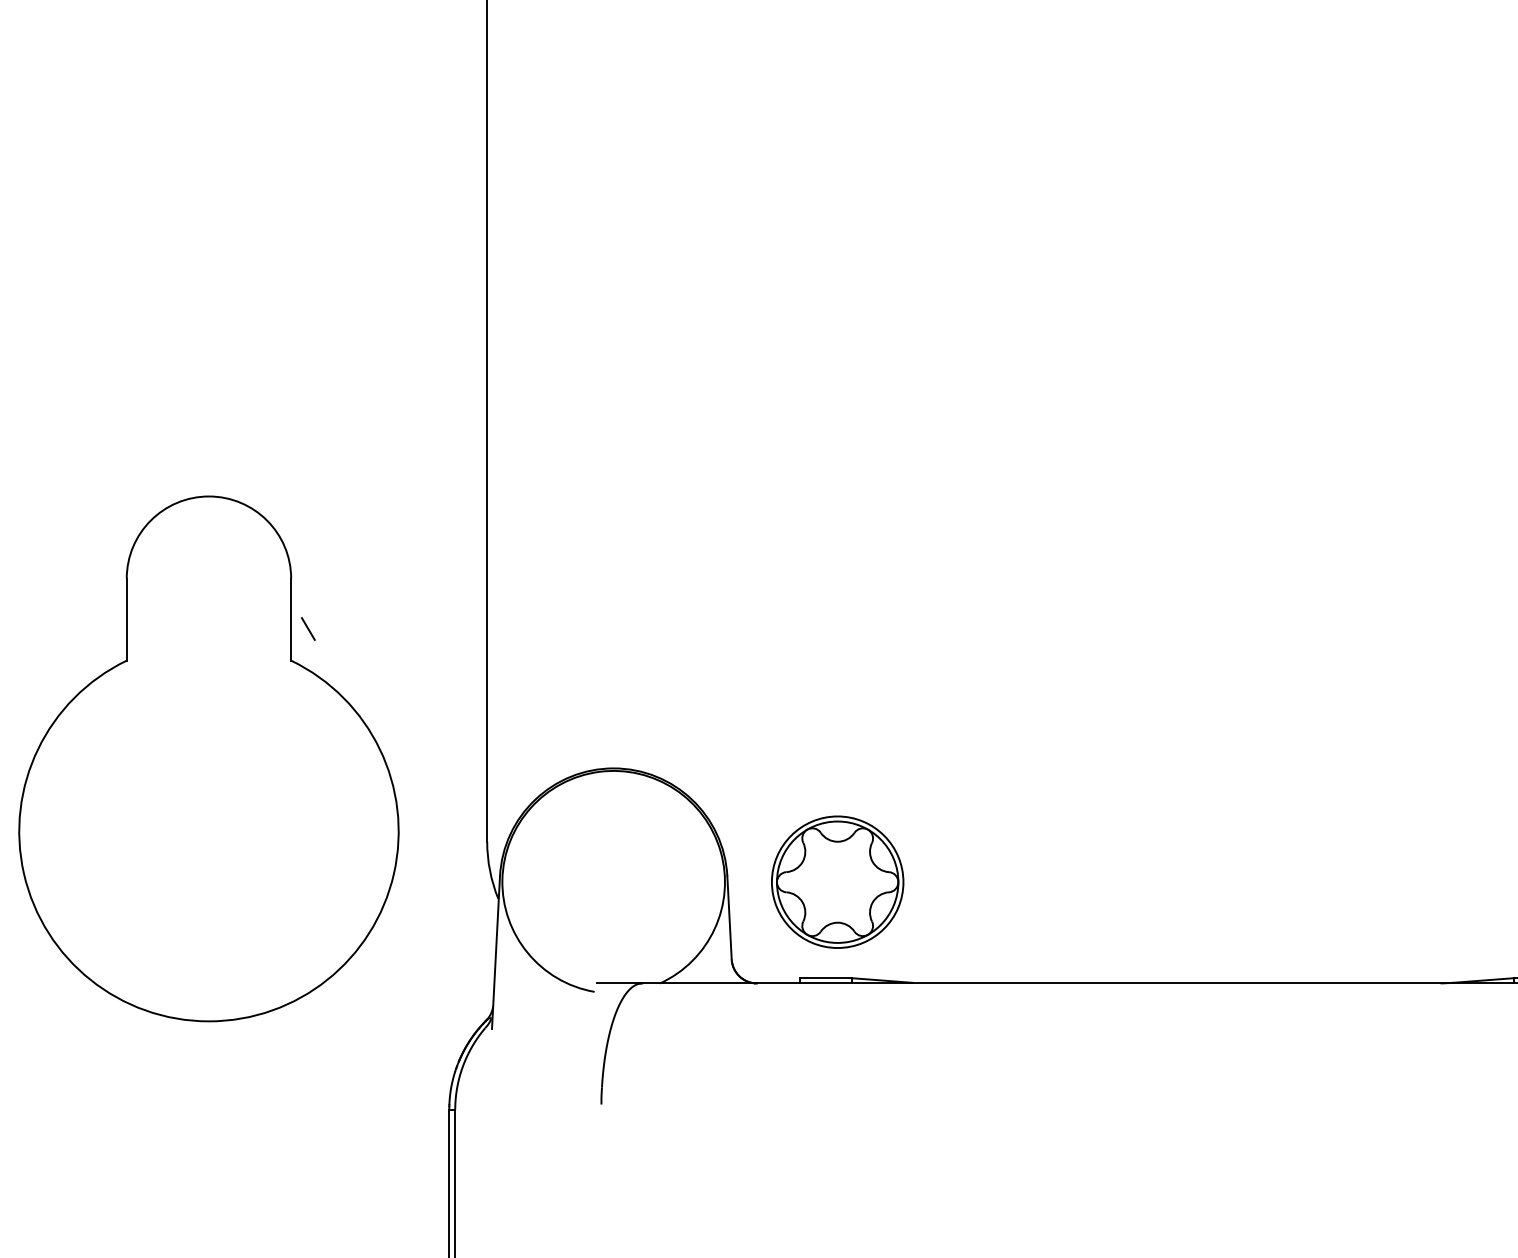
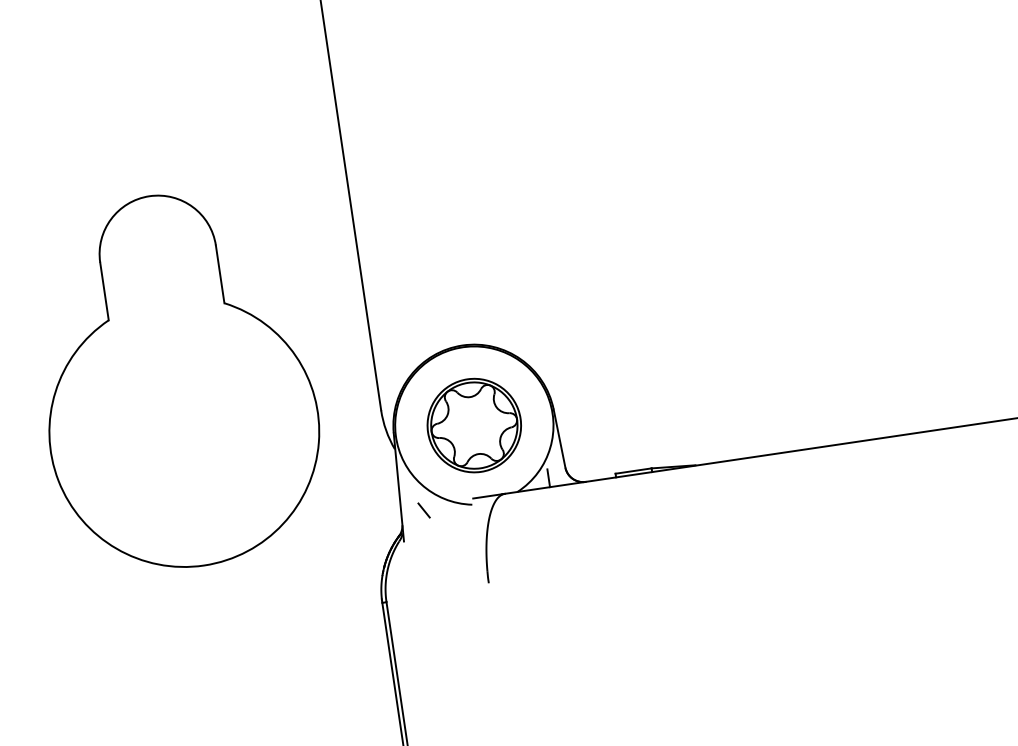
line: (308, 628) -> (424, 510), moved
part: (837, 881) -> (474, 425), moved
line: (706, 970) -> (548, 478), added

